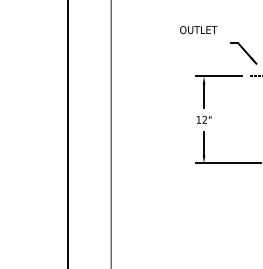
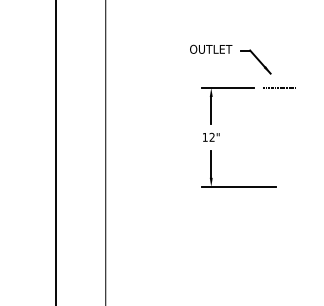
text: (199, 29) -> (211, 48), moved

